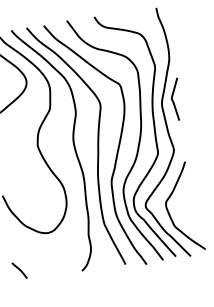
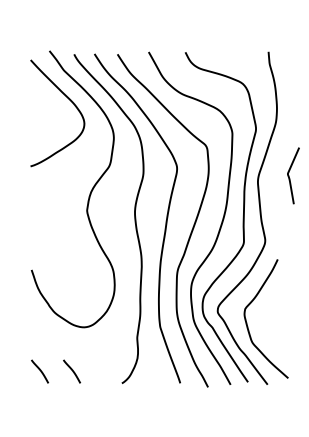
curve: (173, 99) -> (289, 175), moved
curve: (43, 266) -> (71, 370), added

